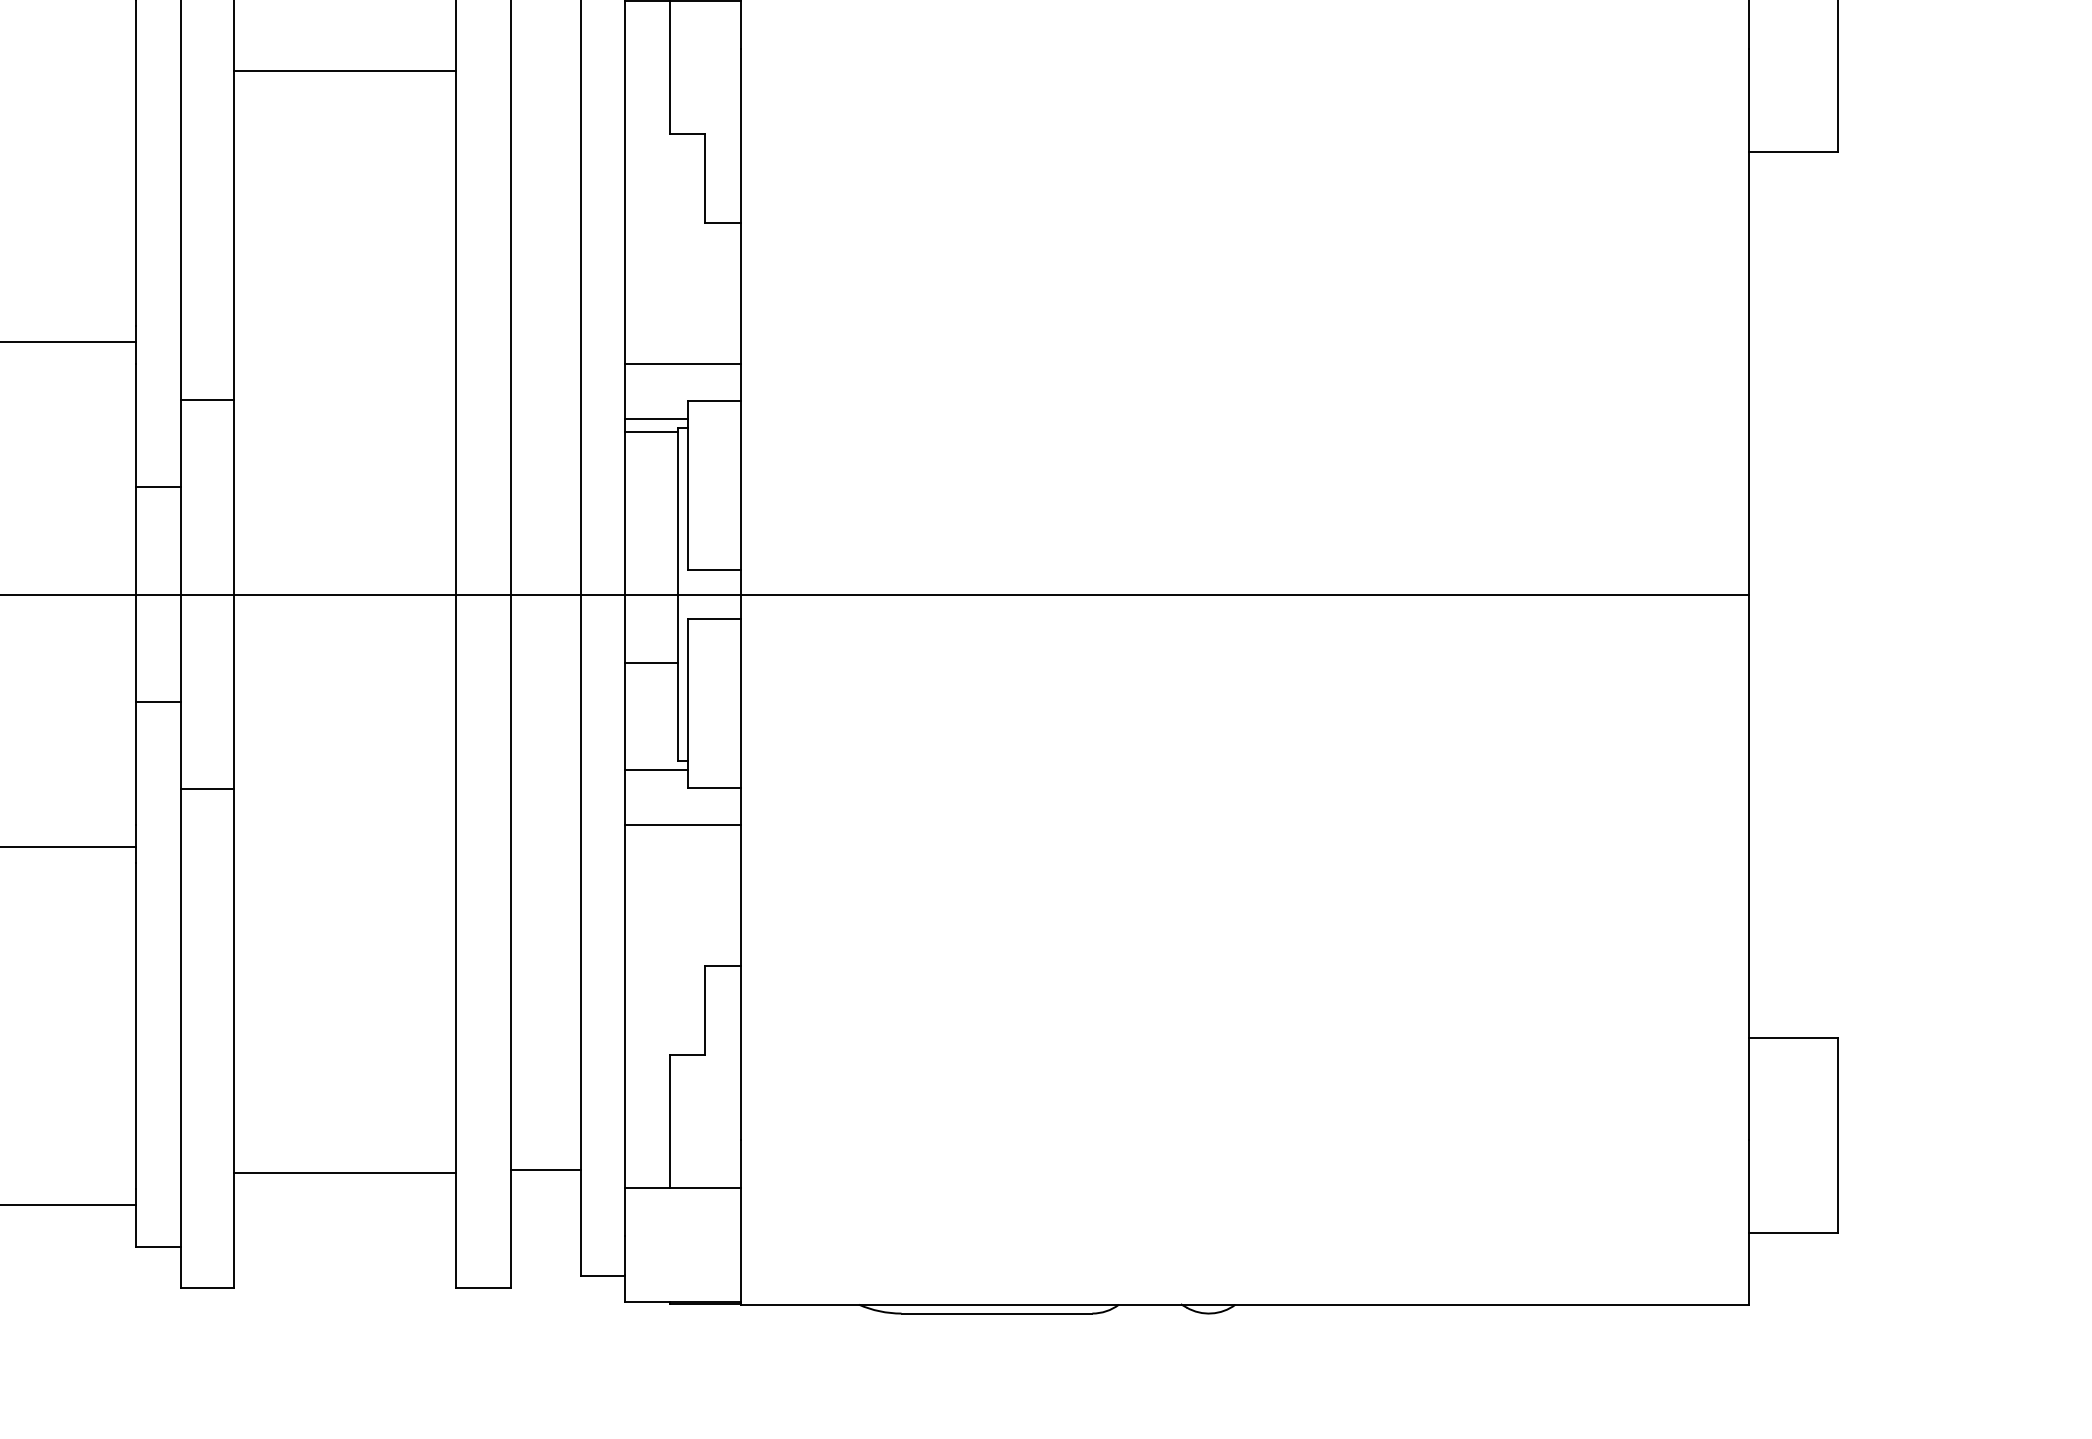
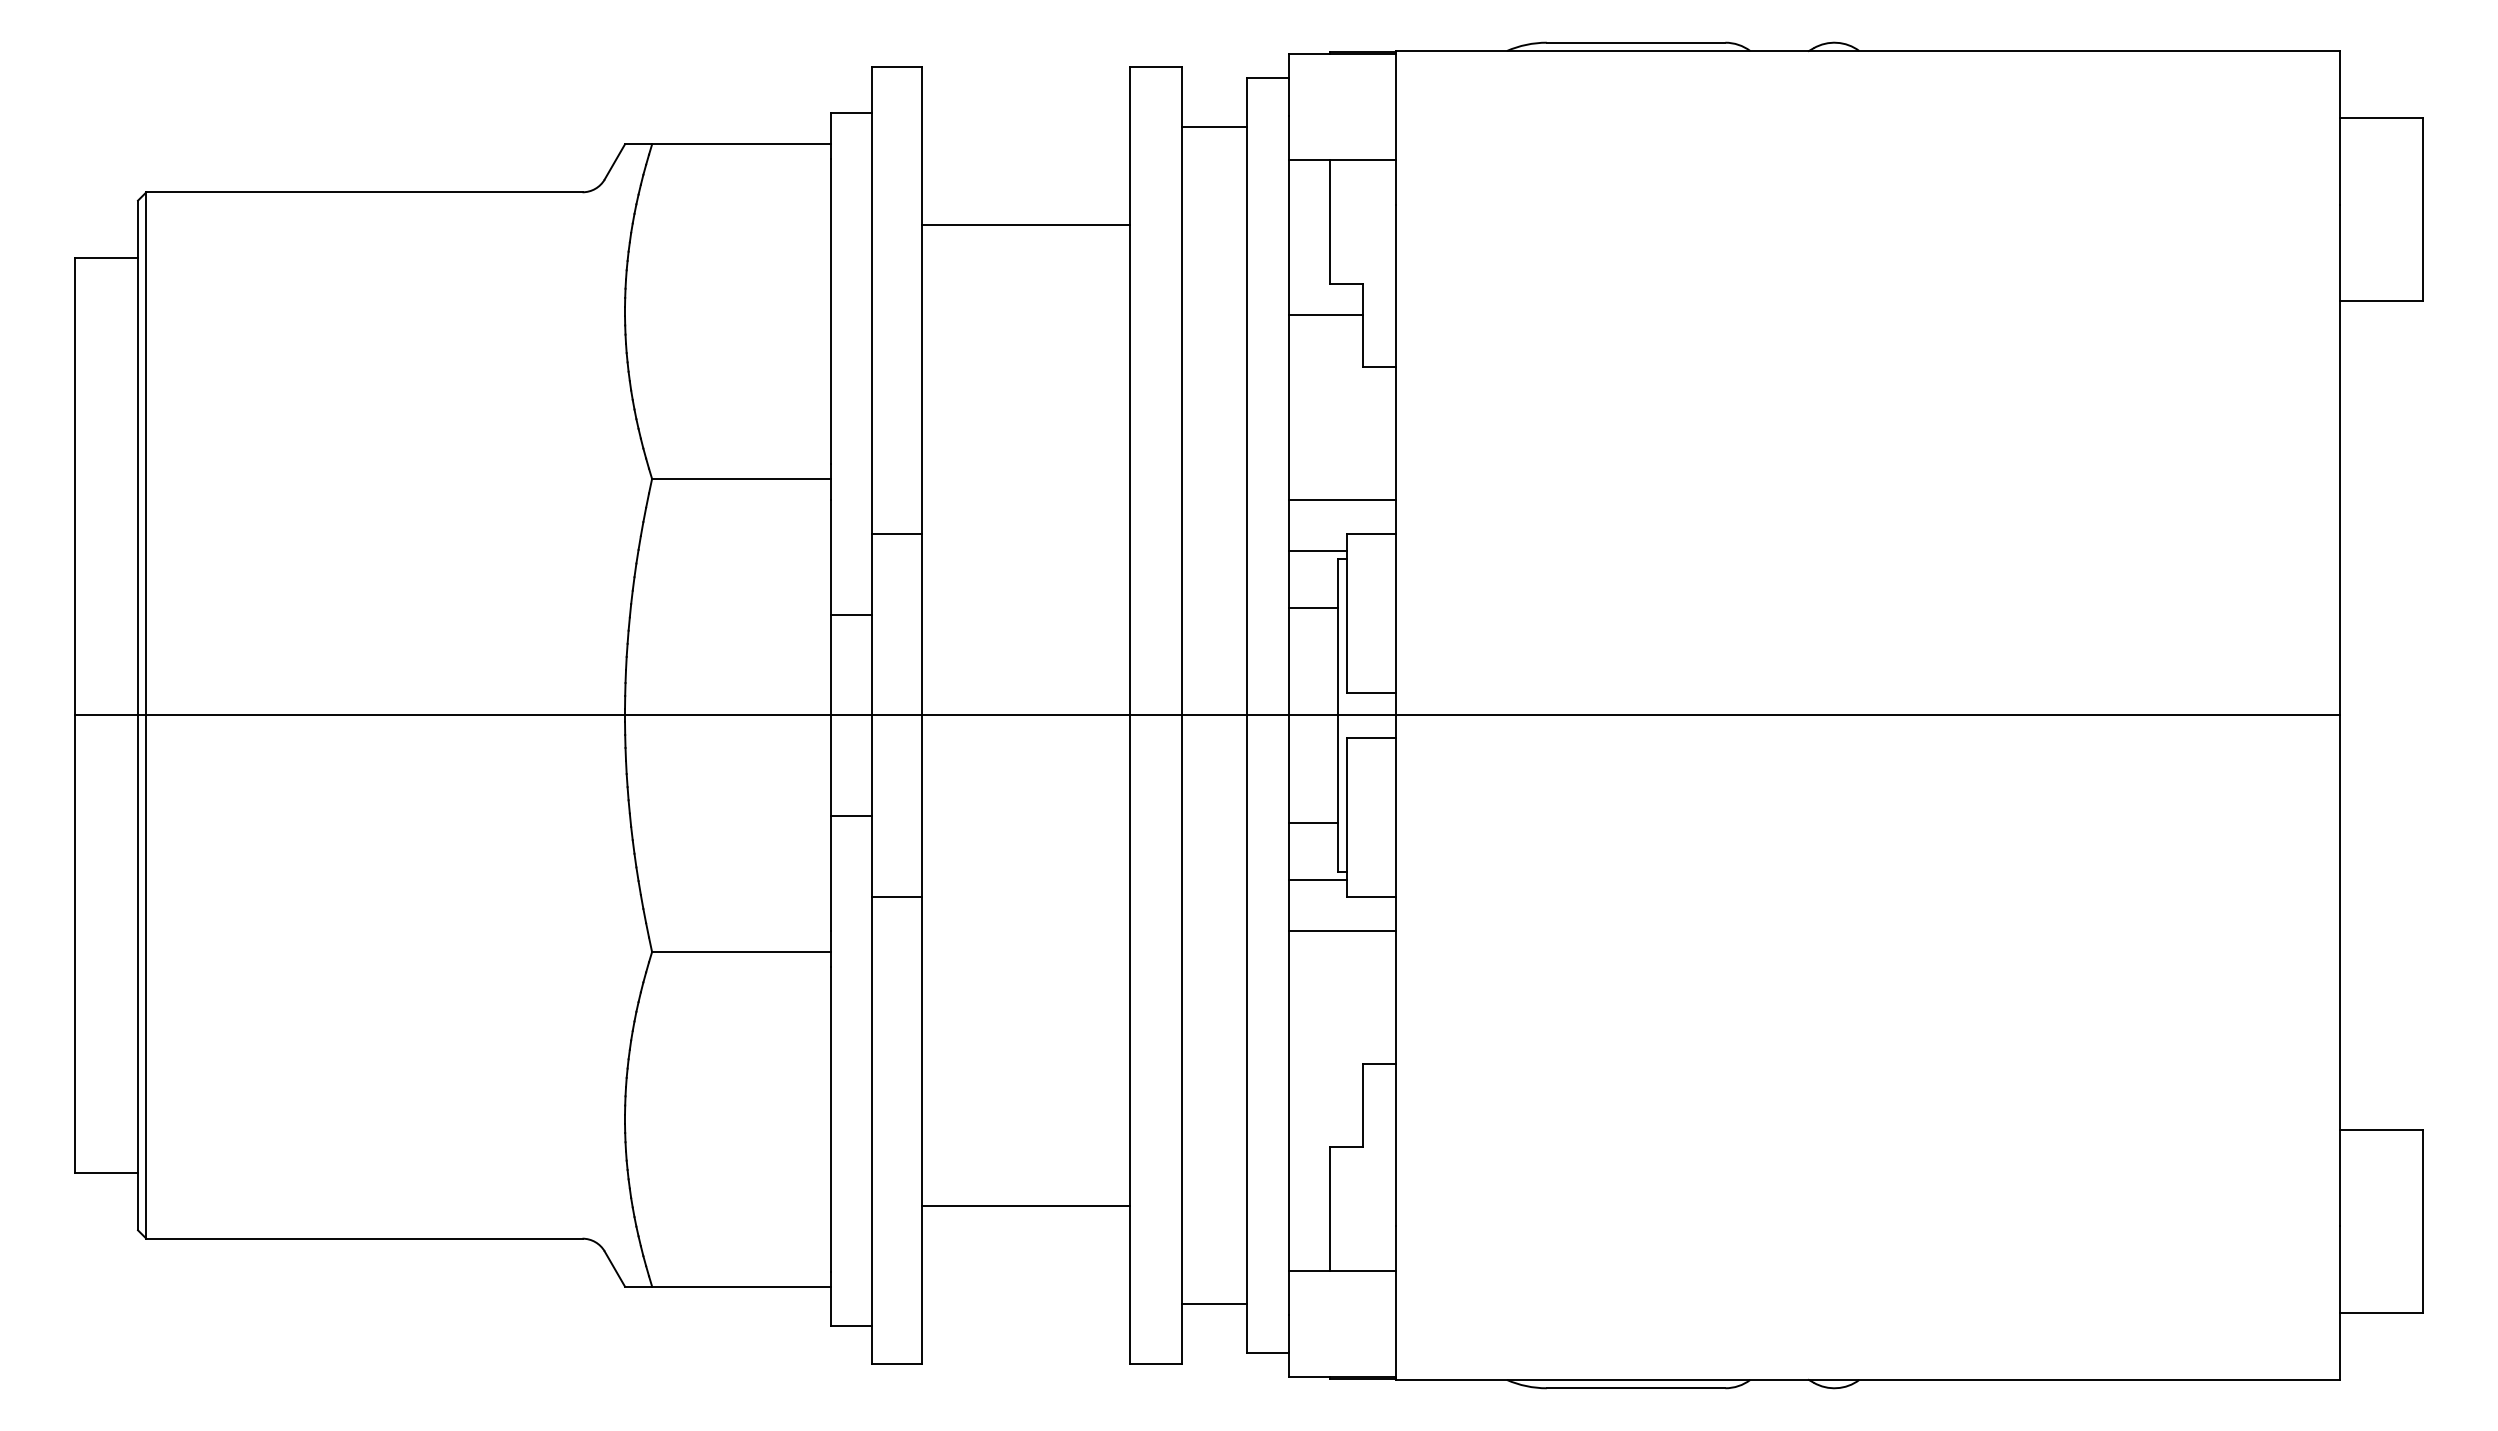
line: (665, 166) -> (1325, 314), added
line: (651, 432) -> (1312, 607), moved
line: (651, 662) -> (1312, 823), moved
line: (546, 1170) -> (1214, 1304), moved
line: (344, 1172) -> (1025, 1205), moved

